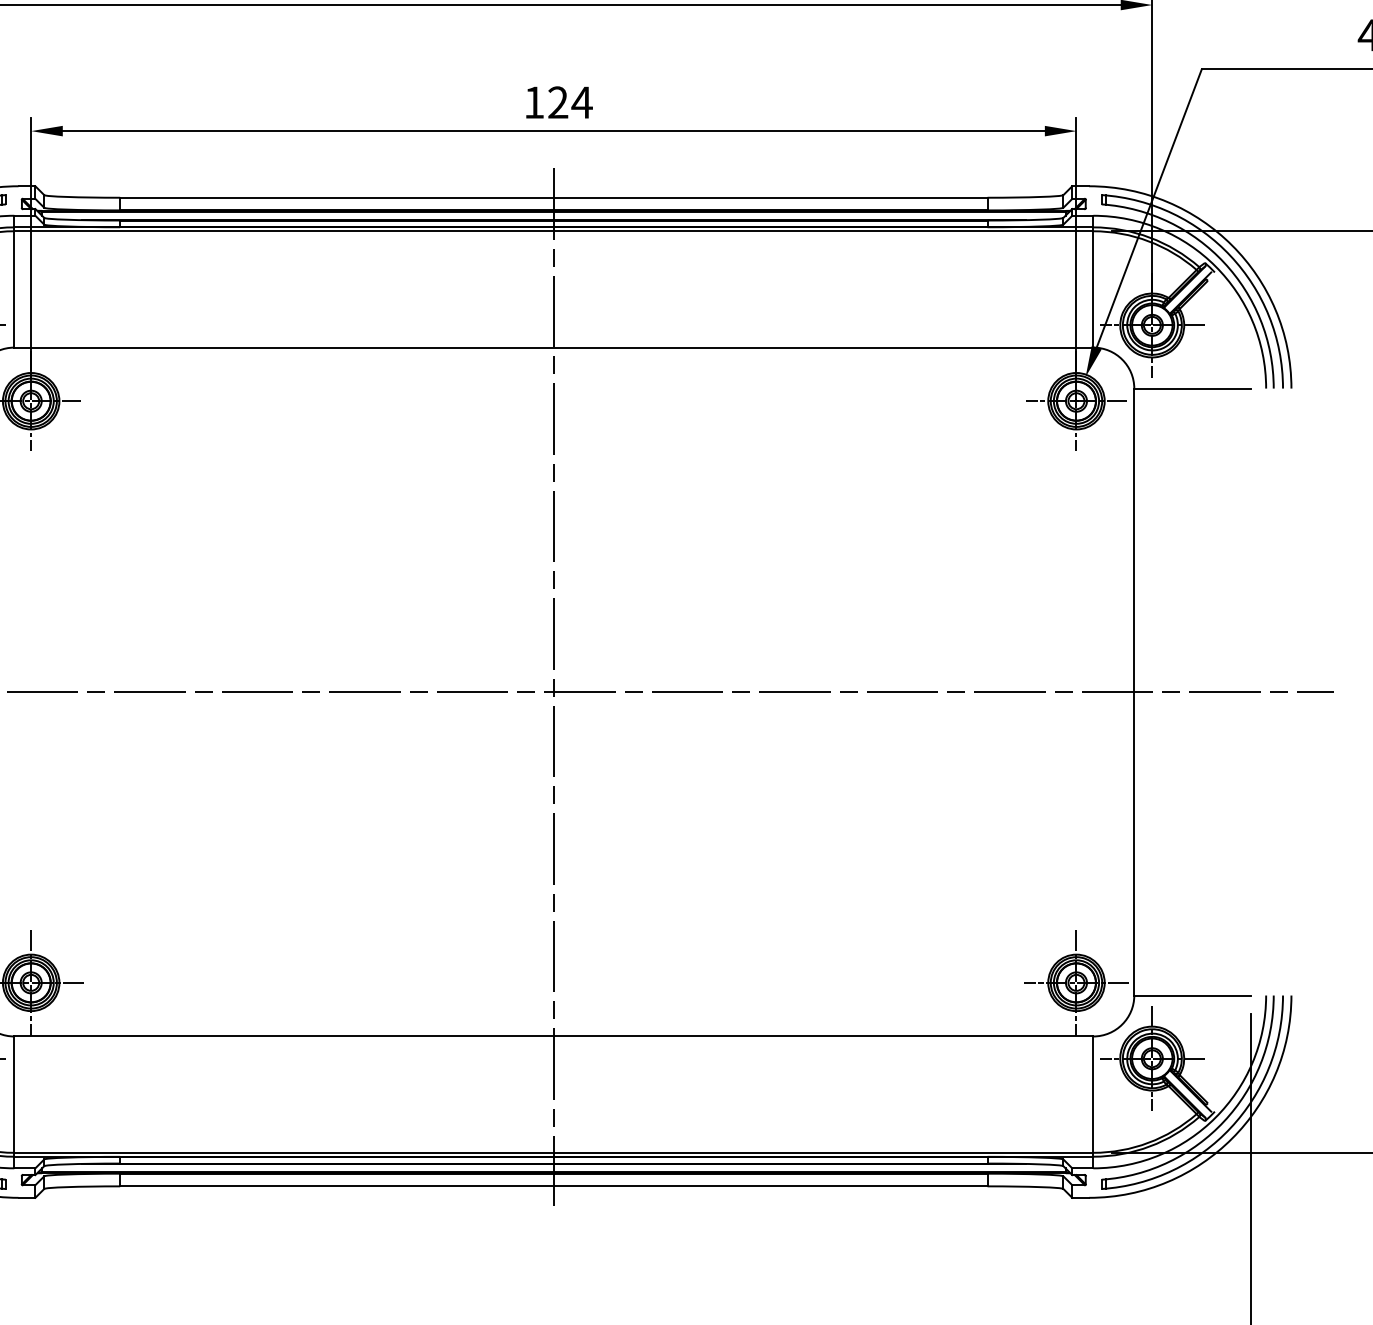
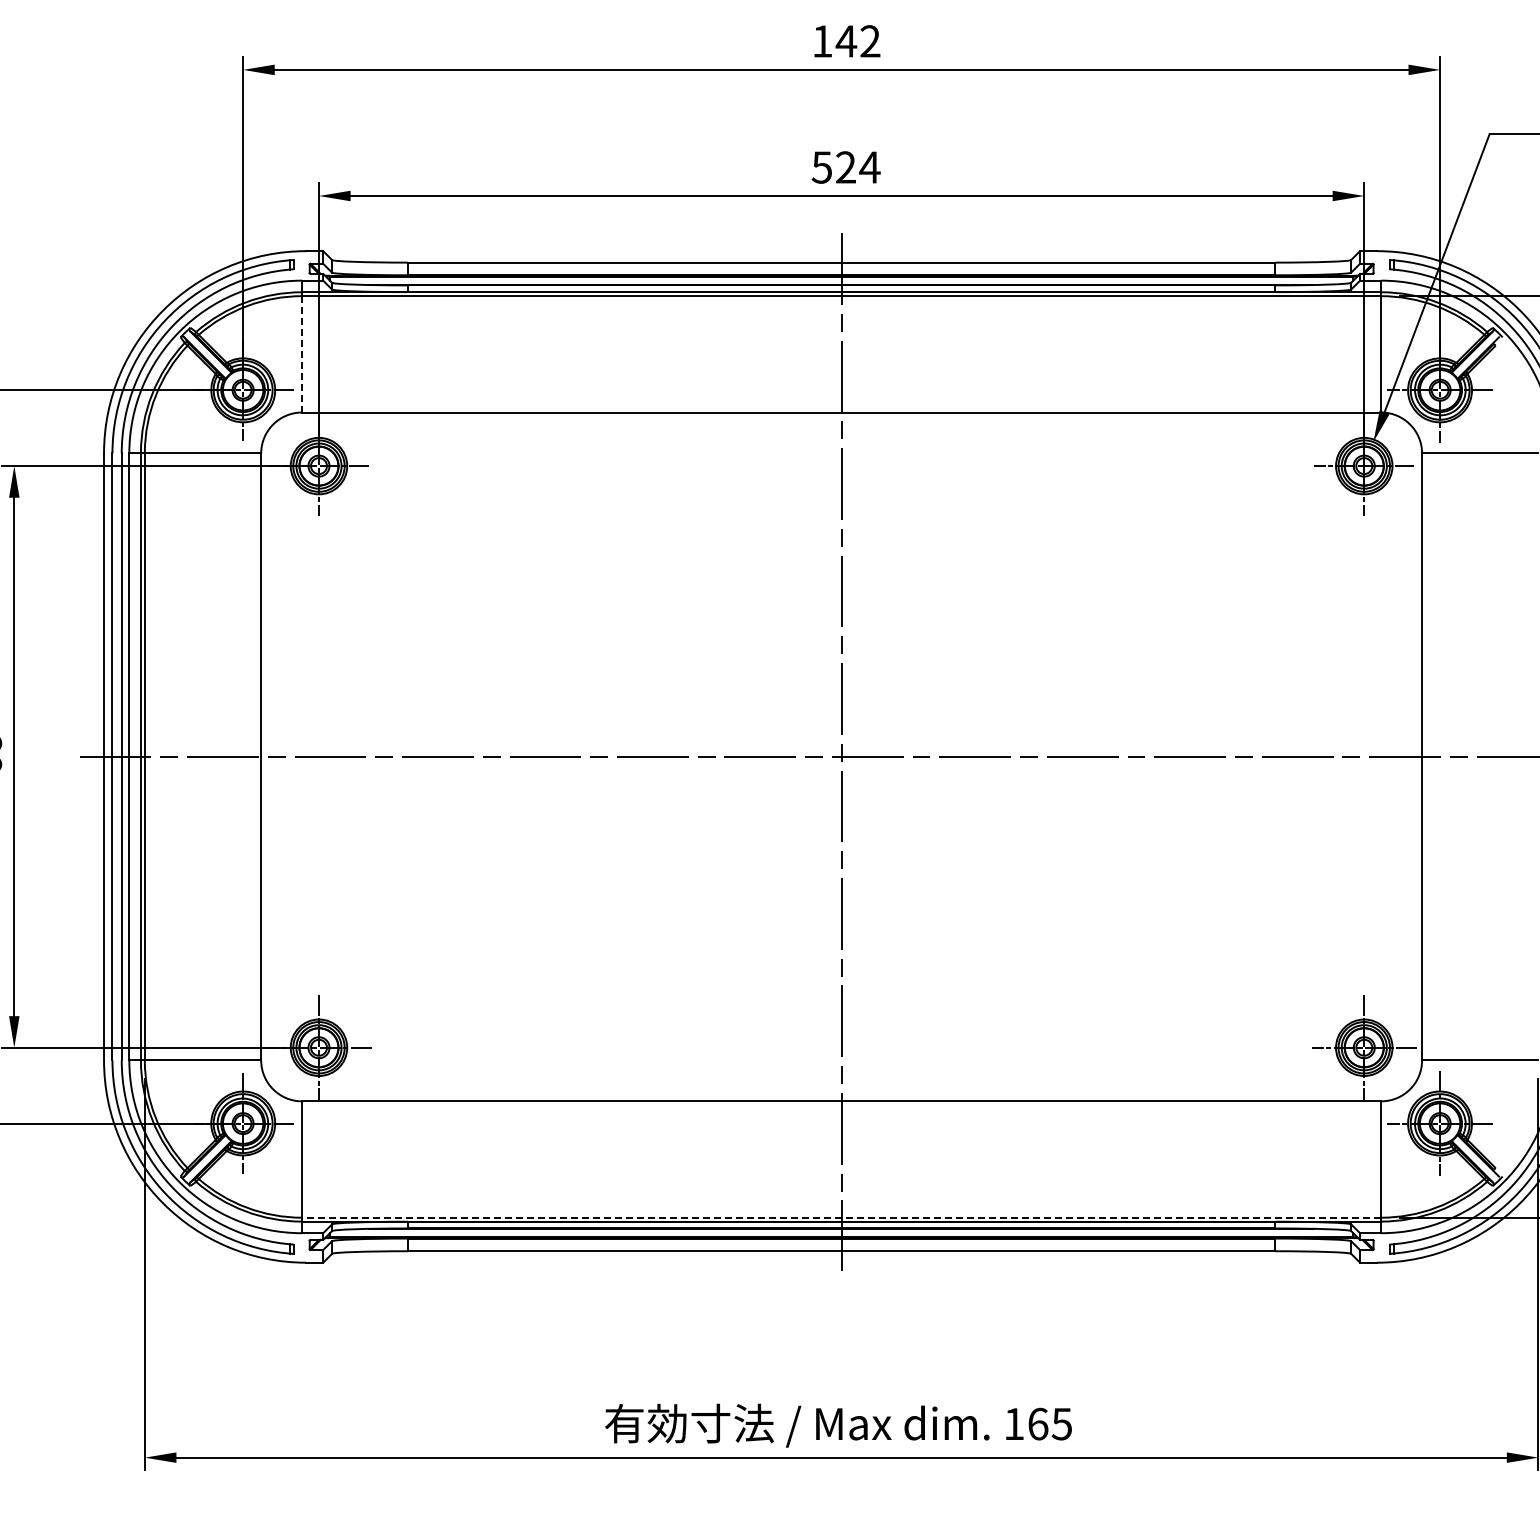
text: (533, 102) -> (821, 167), 124 -> 524
line: (14, 289) -> (302, 354), solid -> dashed
line: (553, 1152) -> (841, 1217), solid -> dashed

